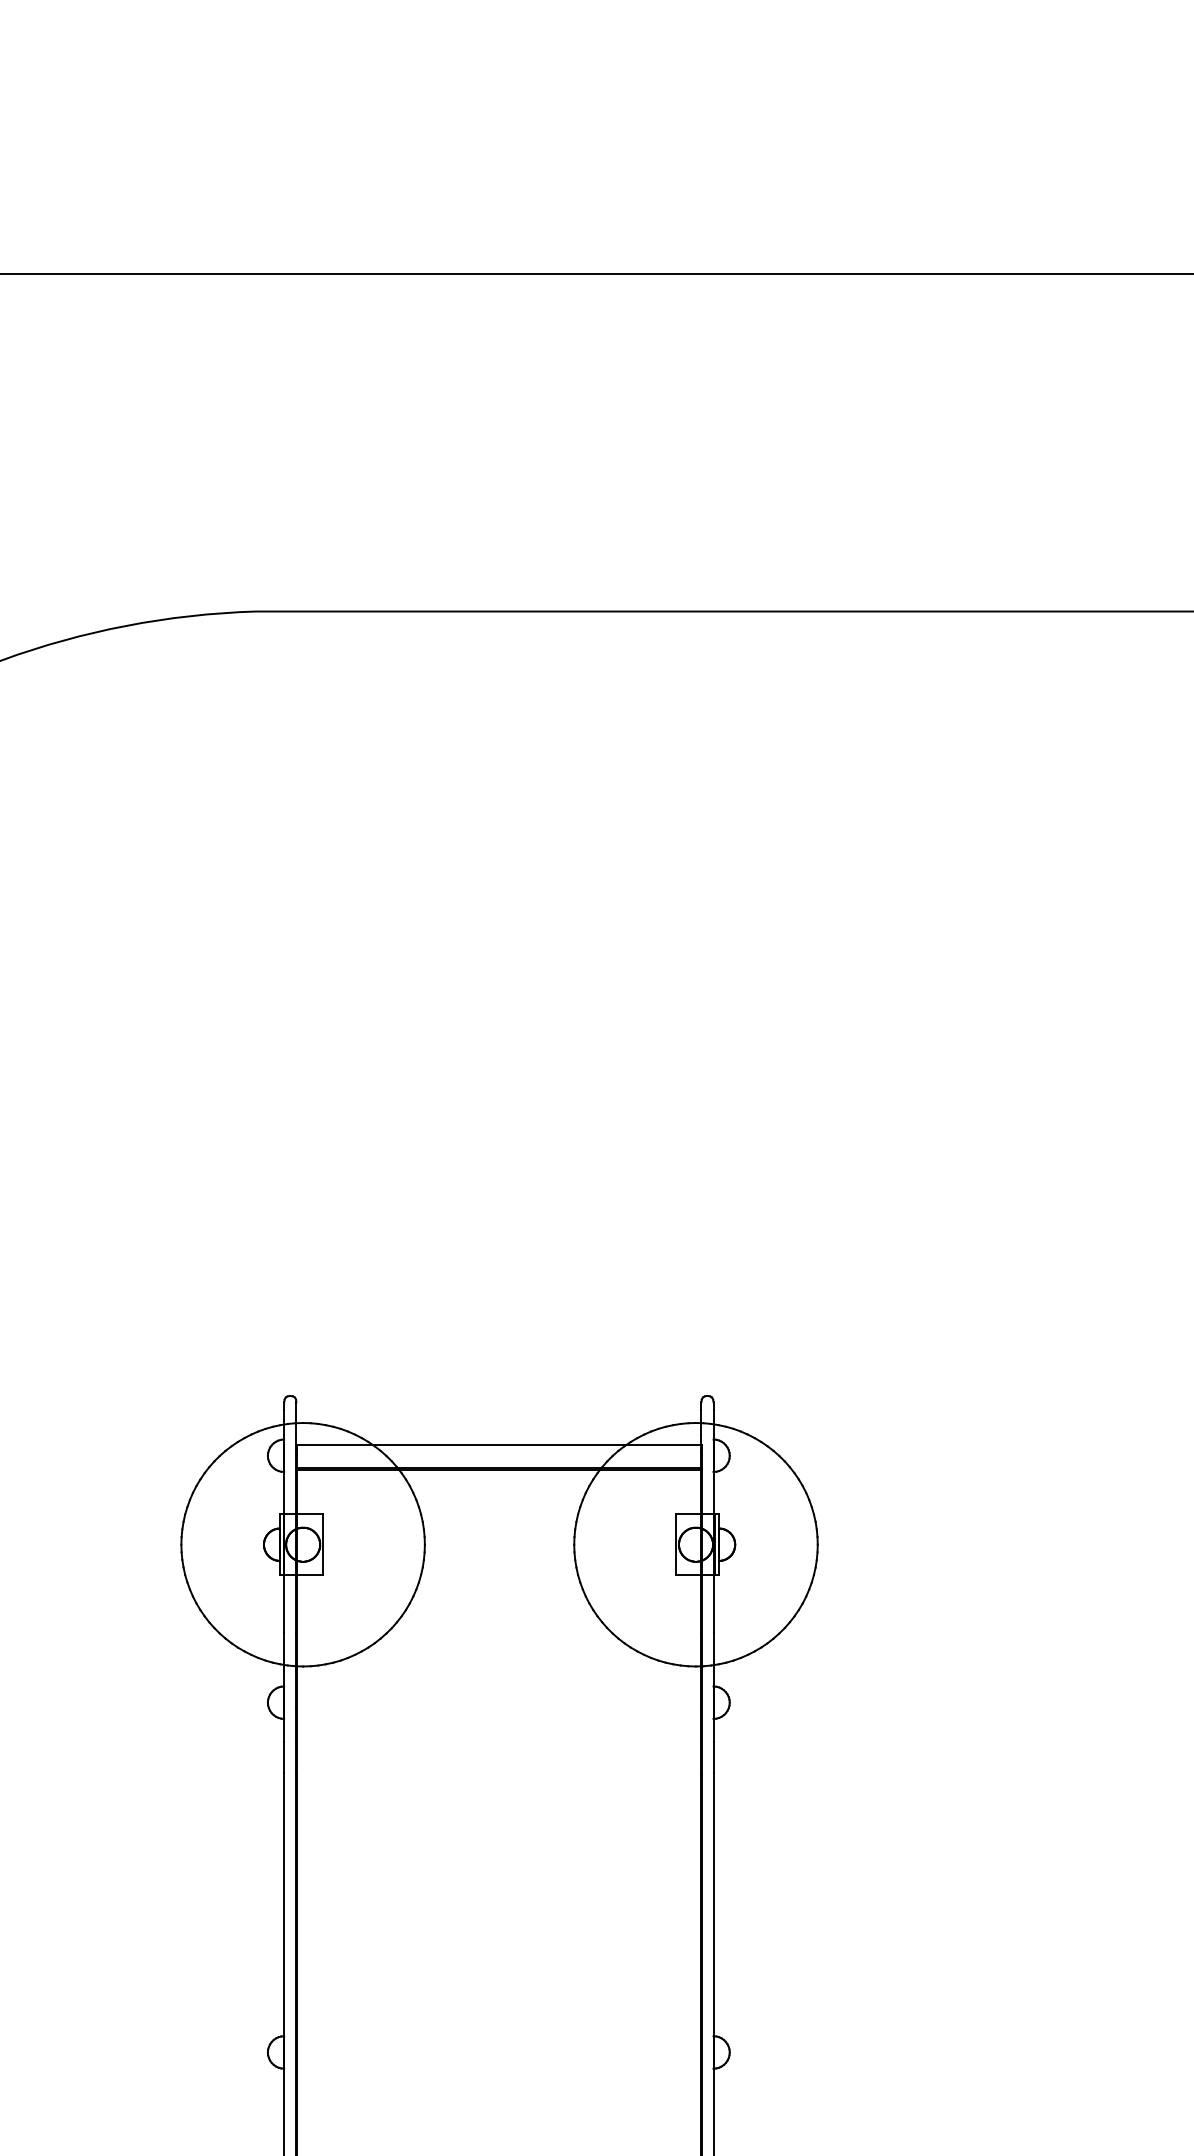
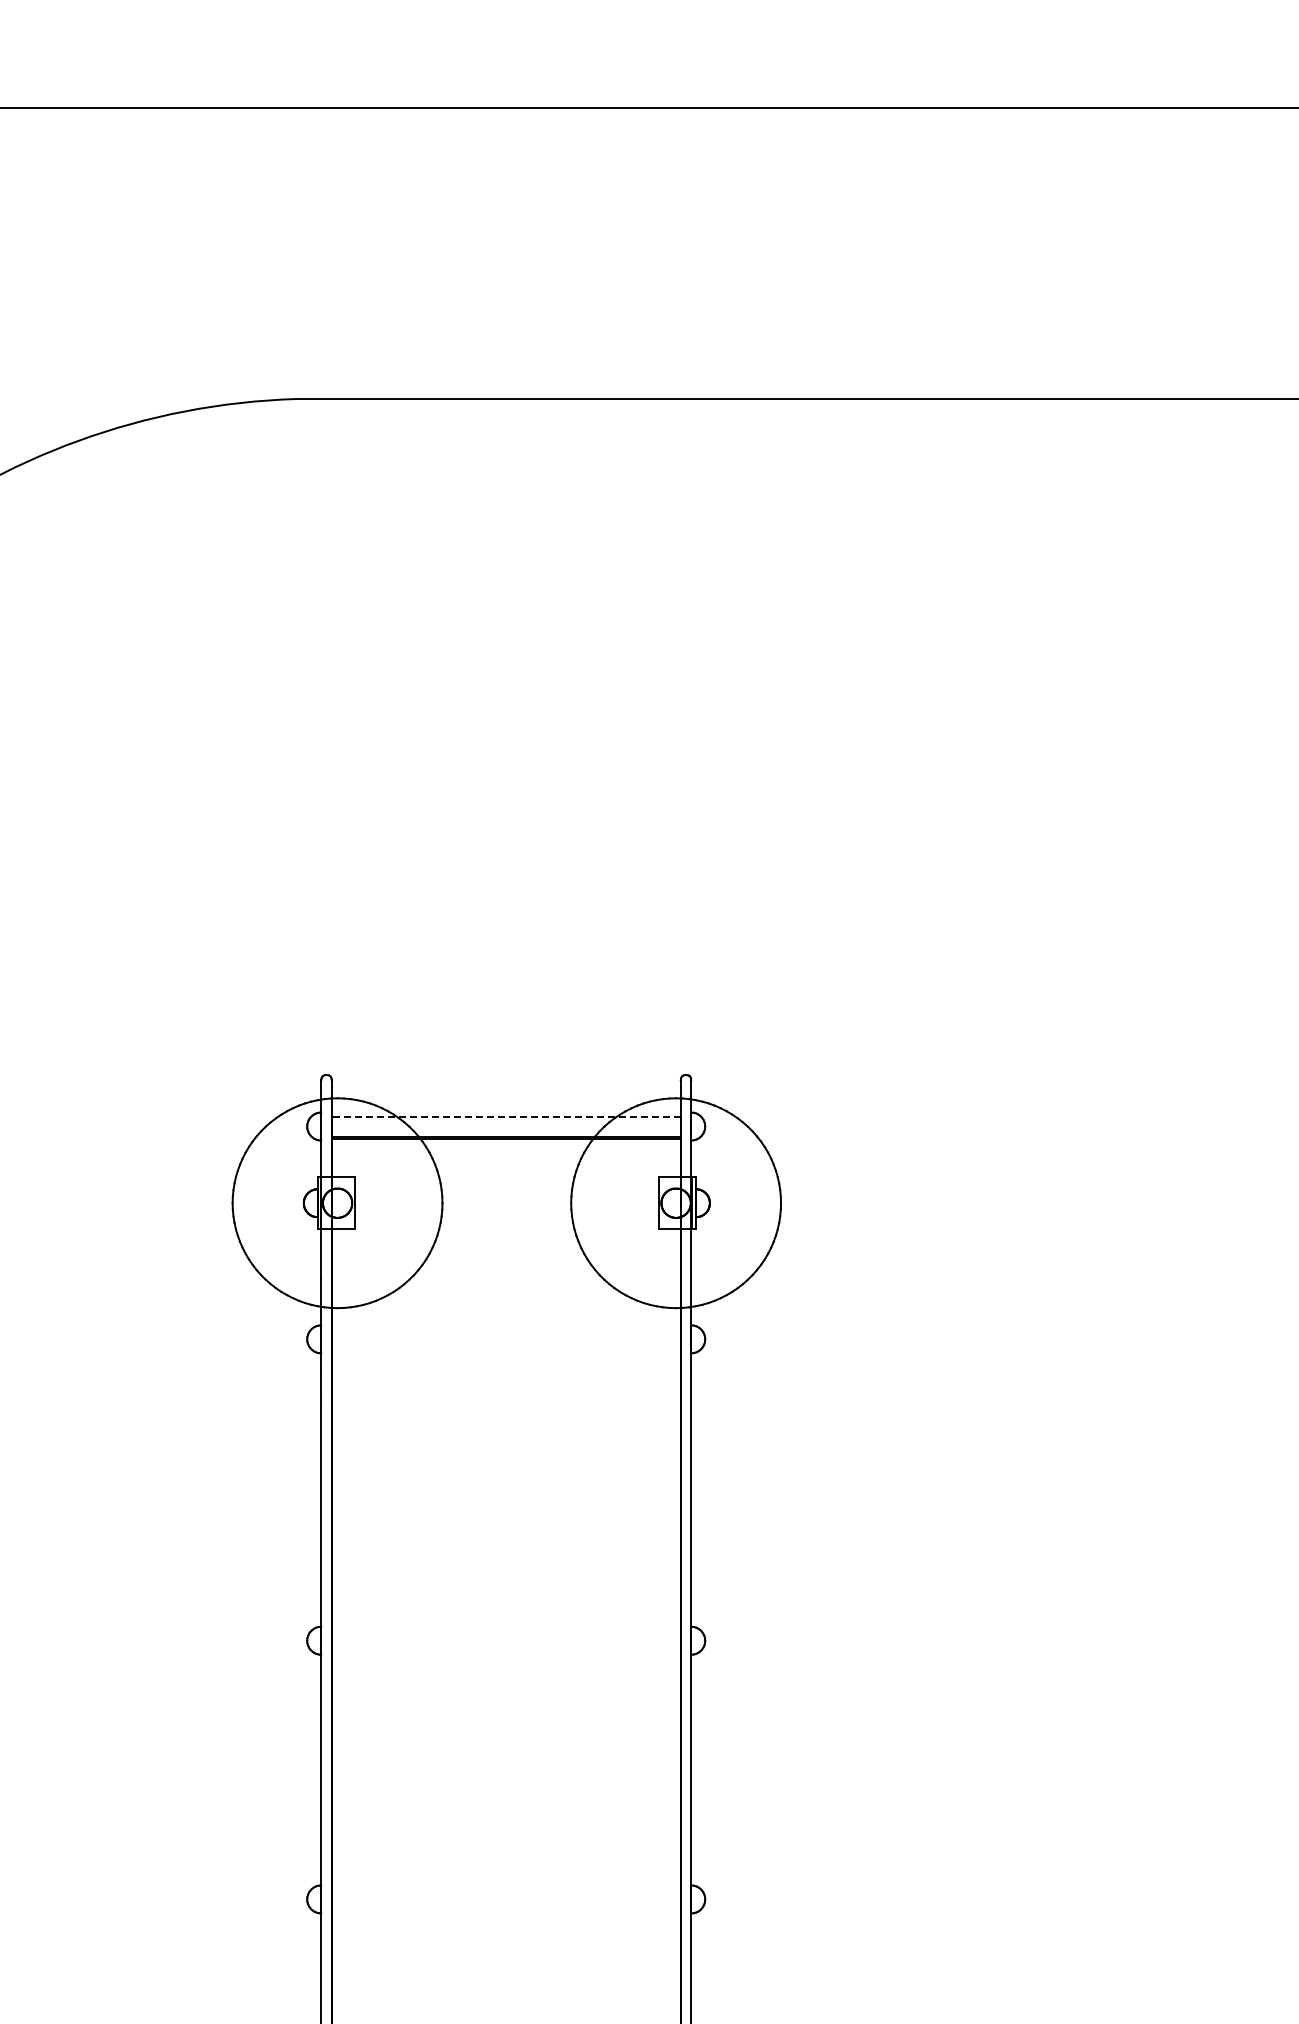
line: (499, 1445) -> (506, 1117), solid -> dashed

